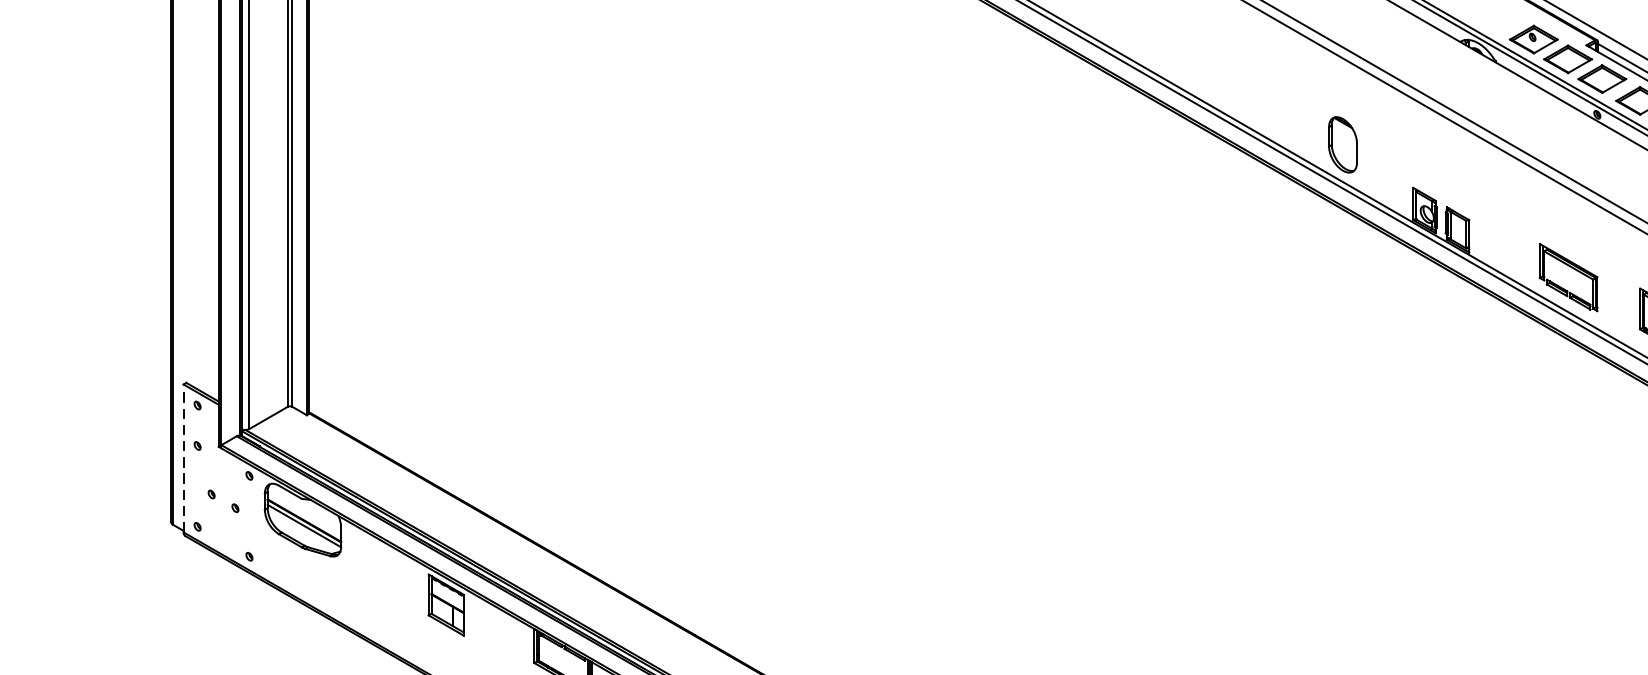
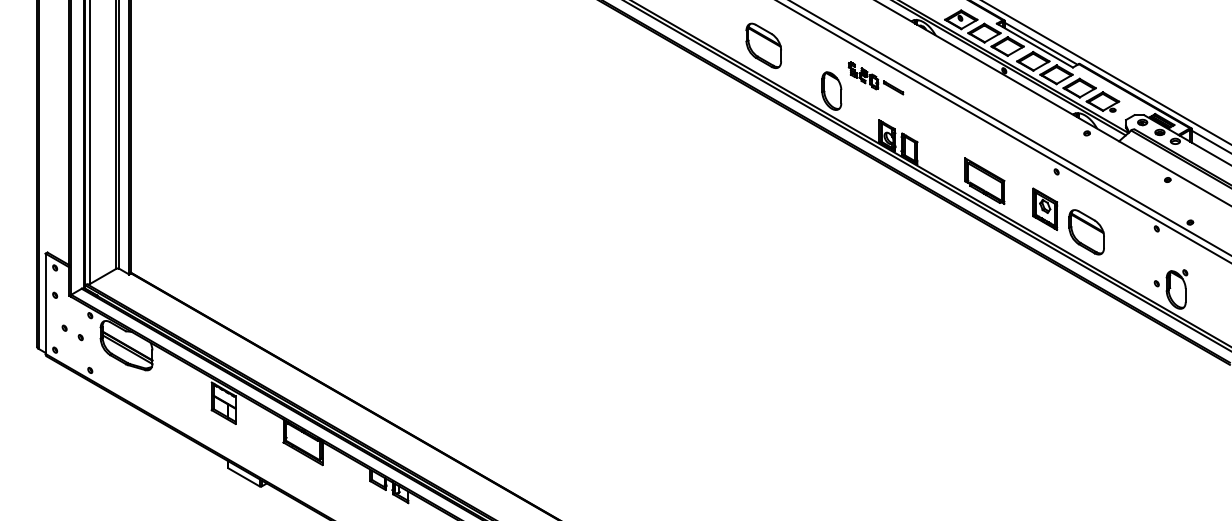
part: (1242, 77) -> (763, 45), added
part: (1407, 126) -> (875, 78), added
line: (183, 457) -> (45, 303), dashed -> solid

